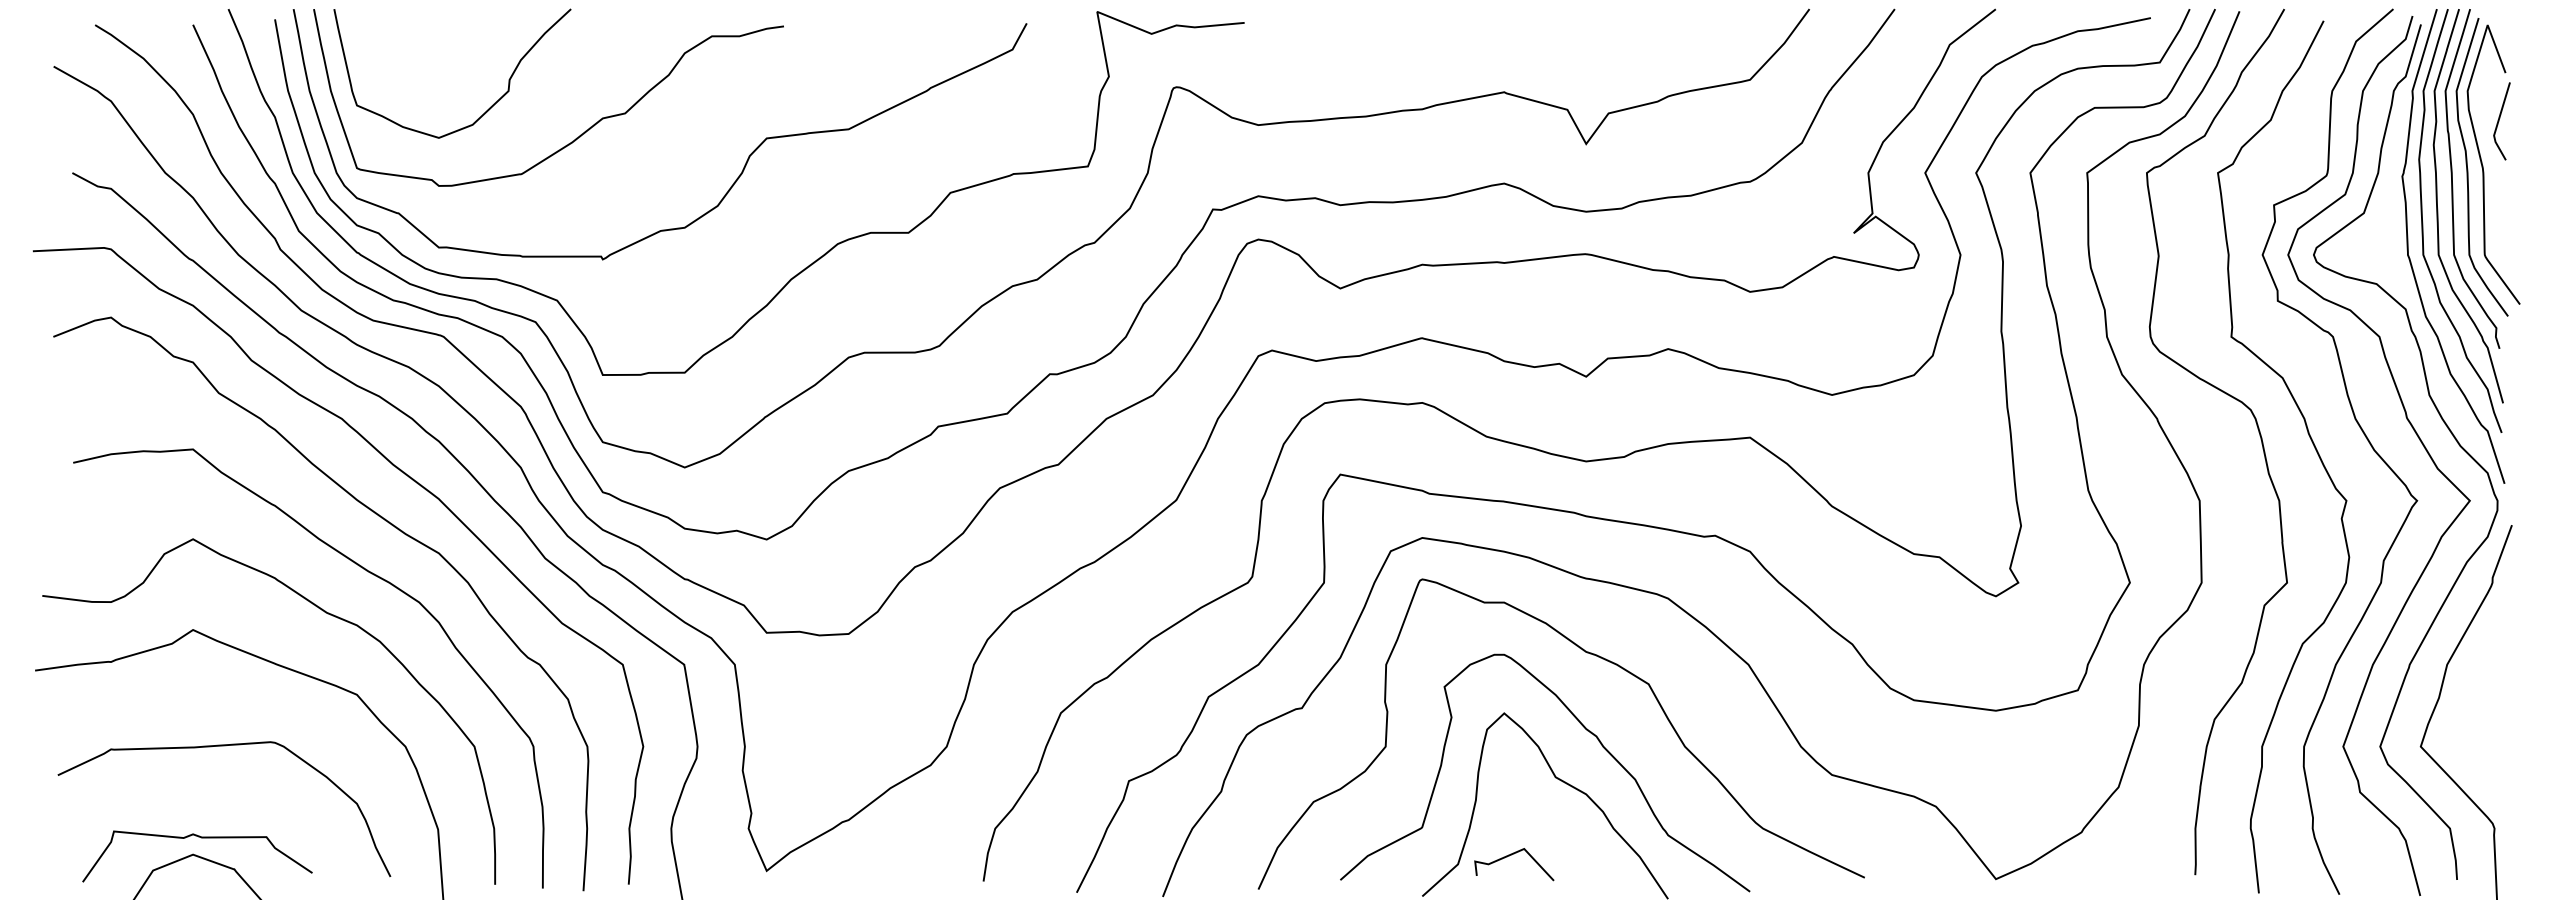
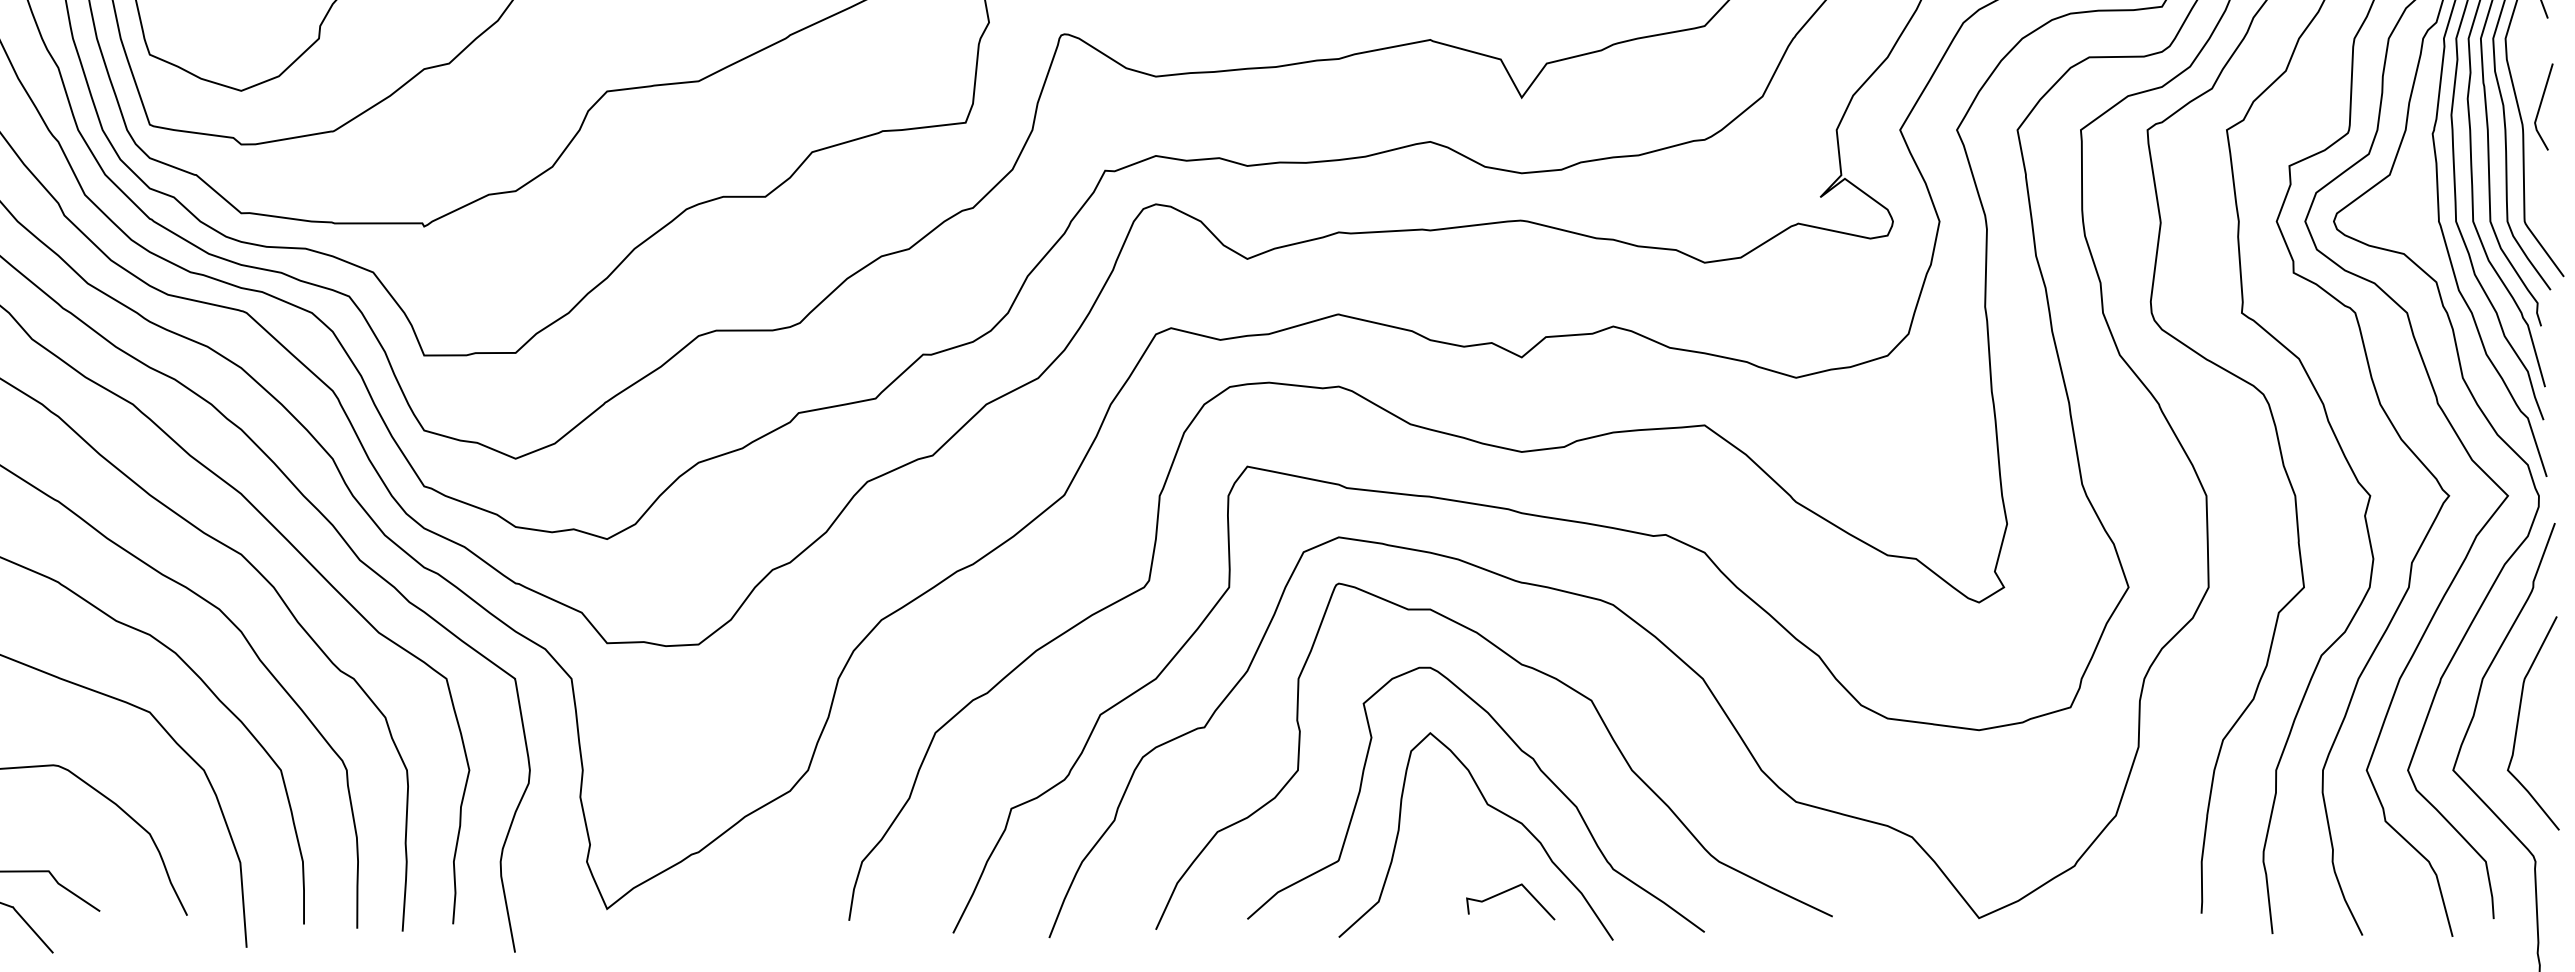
line: (2499, 121) -> (2541, 107), moved
curve: (2480, 699) -> (2519, 717), added
line: (1509, 856) -> (1505, 892), moved

